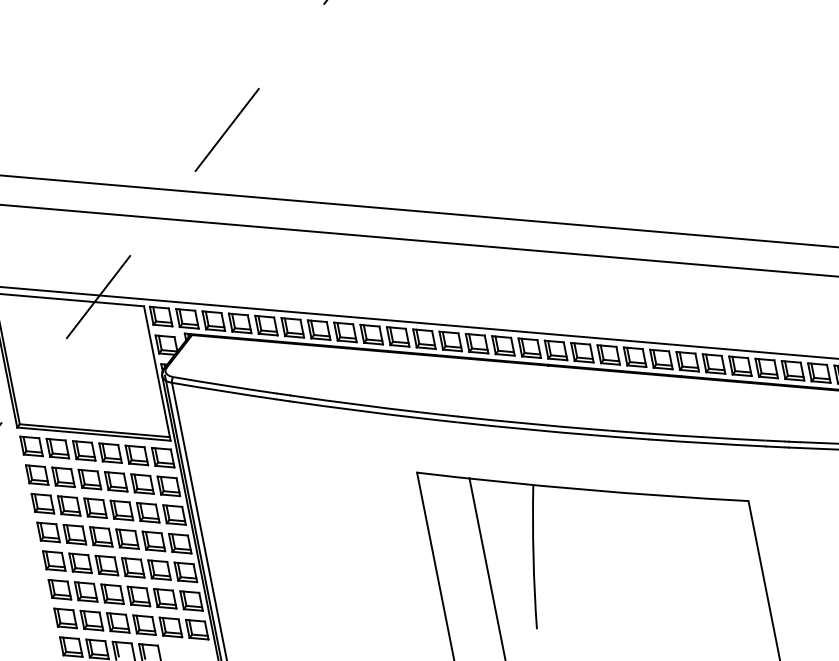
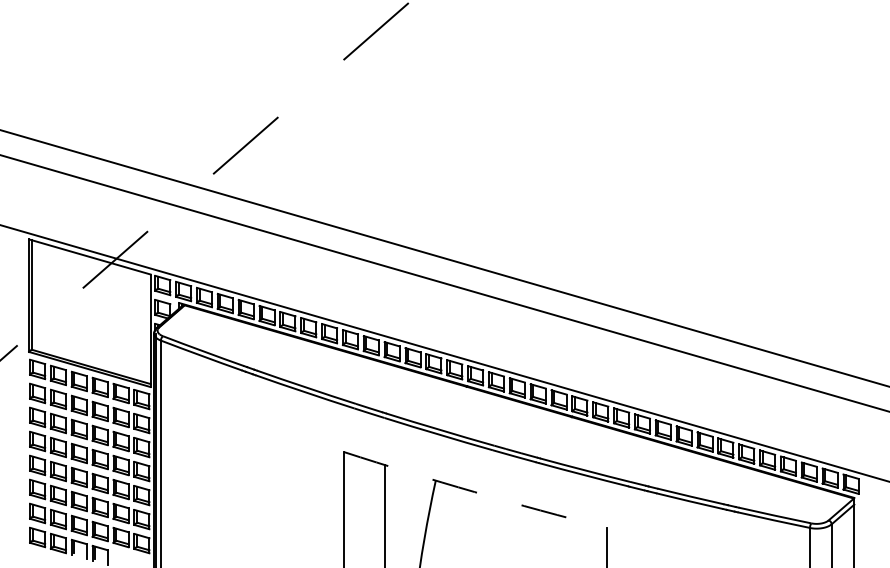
arc: (582, 490) -> (474, 492), solid -> dashed

